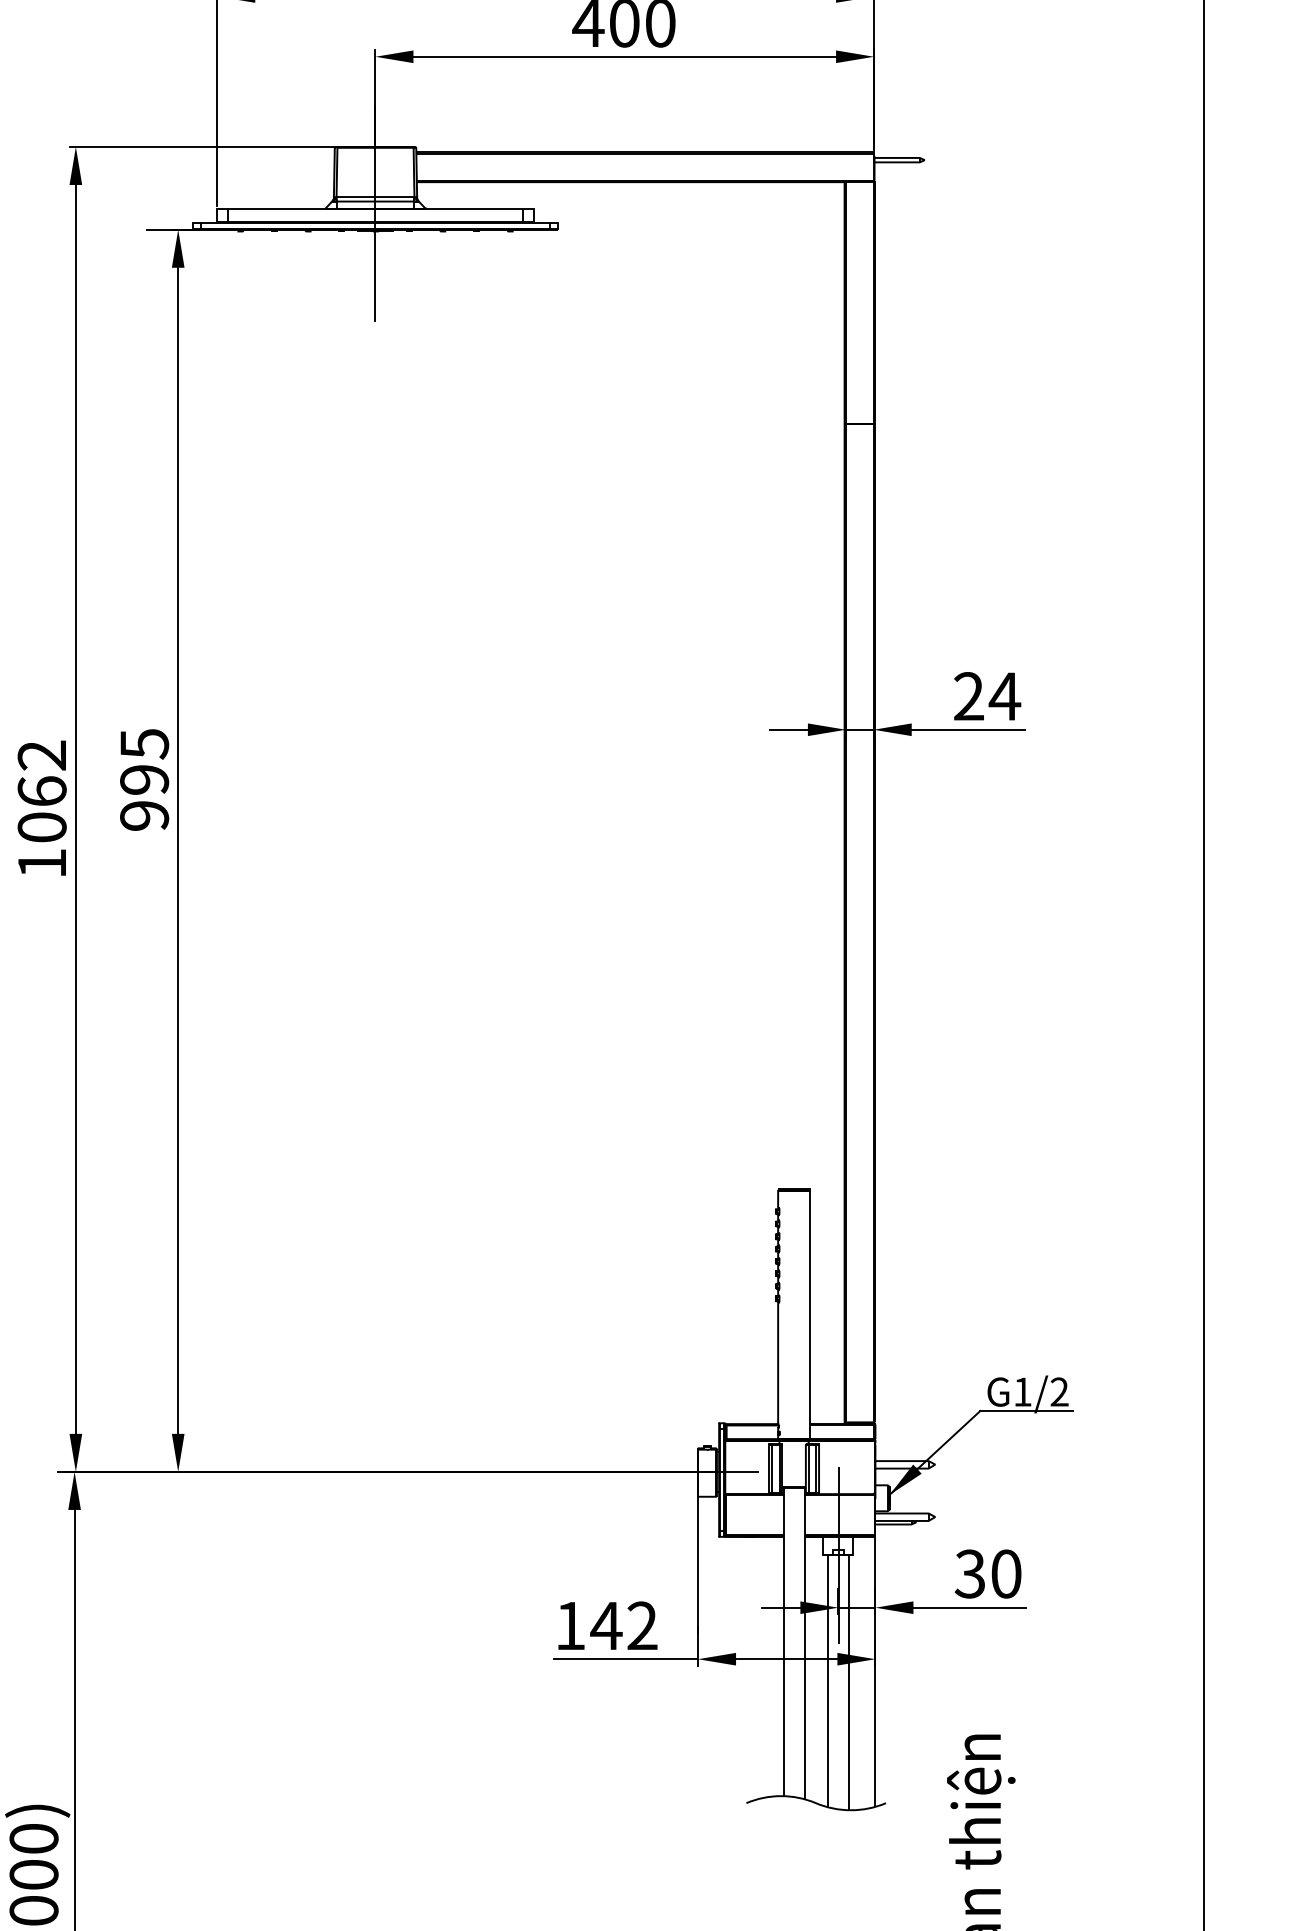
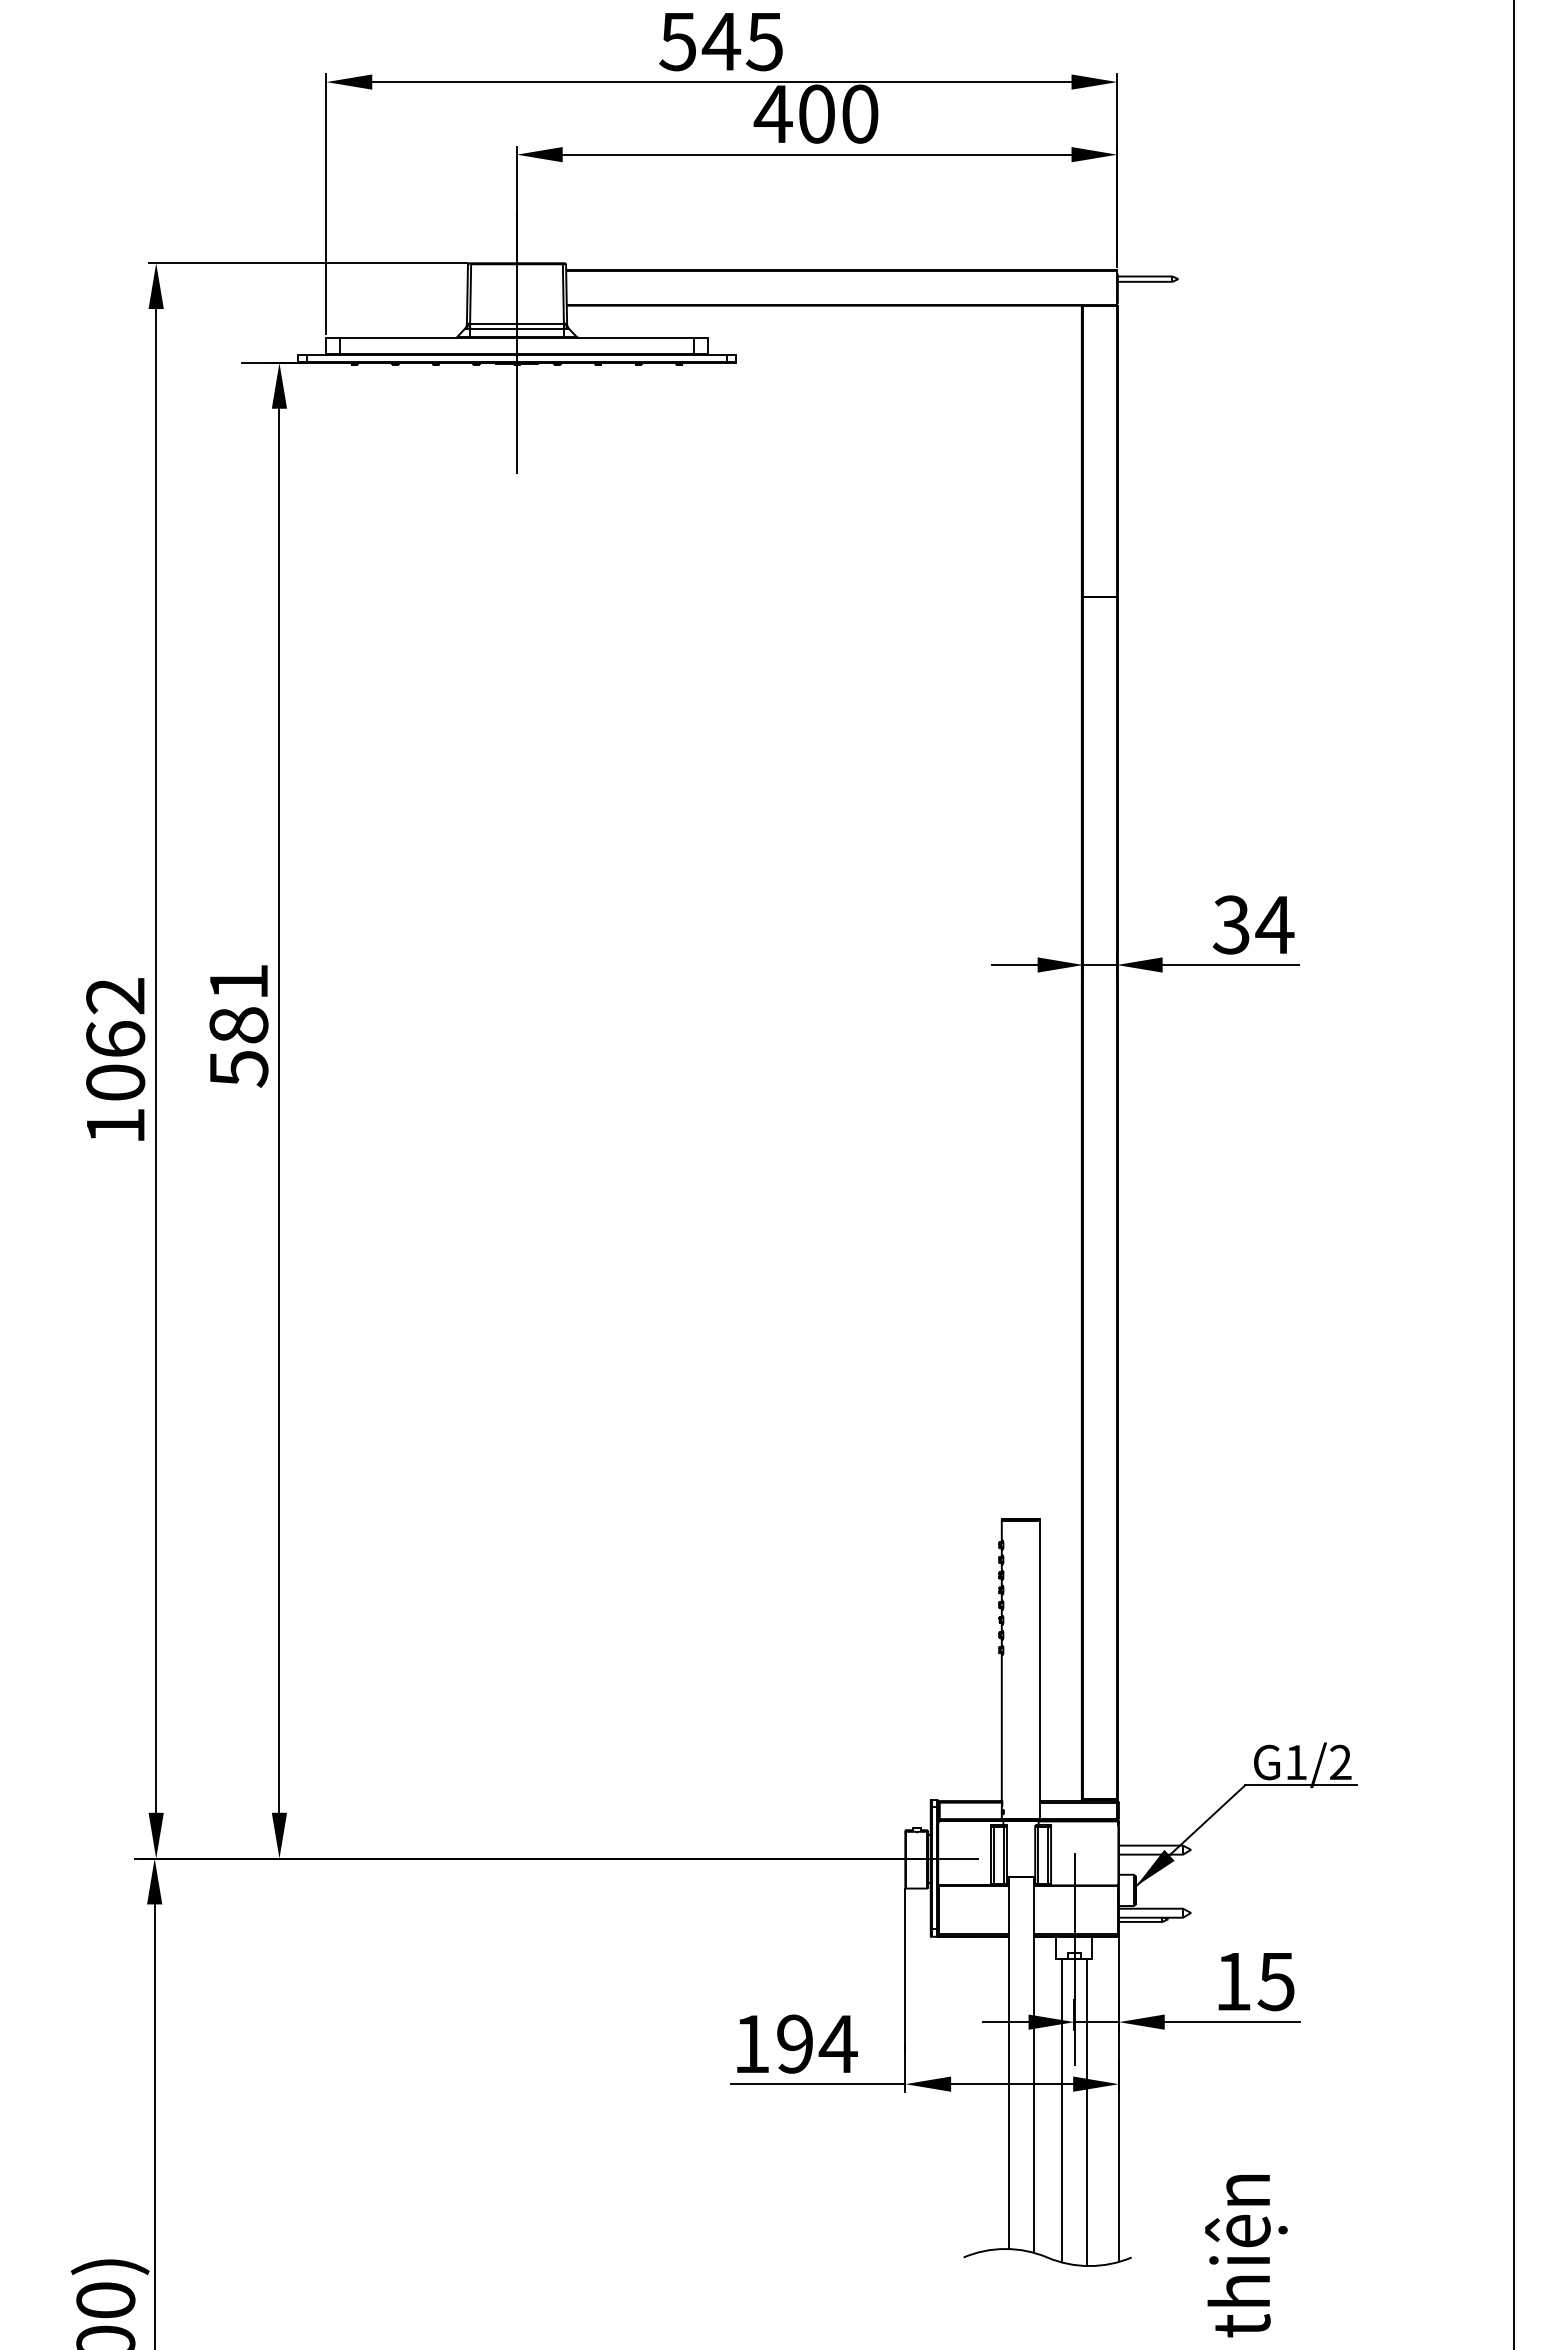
text: (968, 696) -> (1230, 924), 24 -> 34
text: (144, 779) -> (238, 1025), 995 -> 581
text: (988, 1573) -> (1254, 1981), 30 -> 15
text: (624, 1625) -> (816, 2043), 142 -> 194

